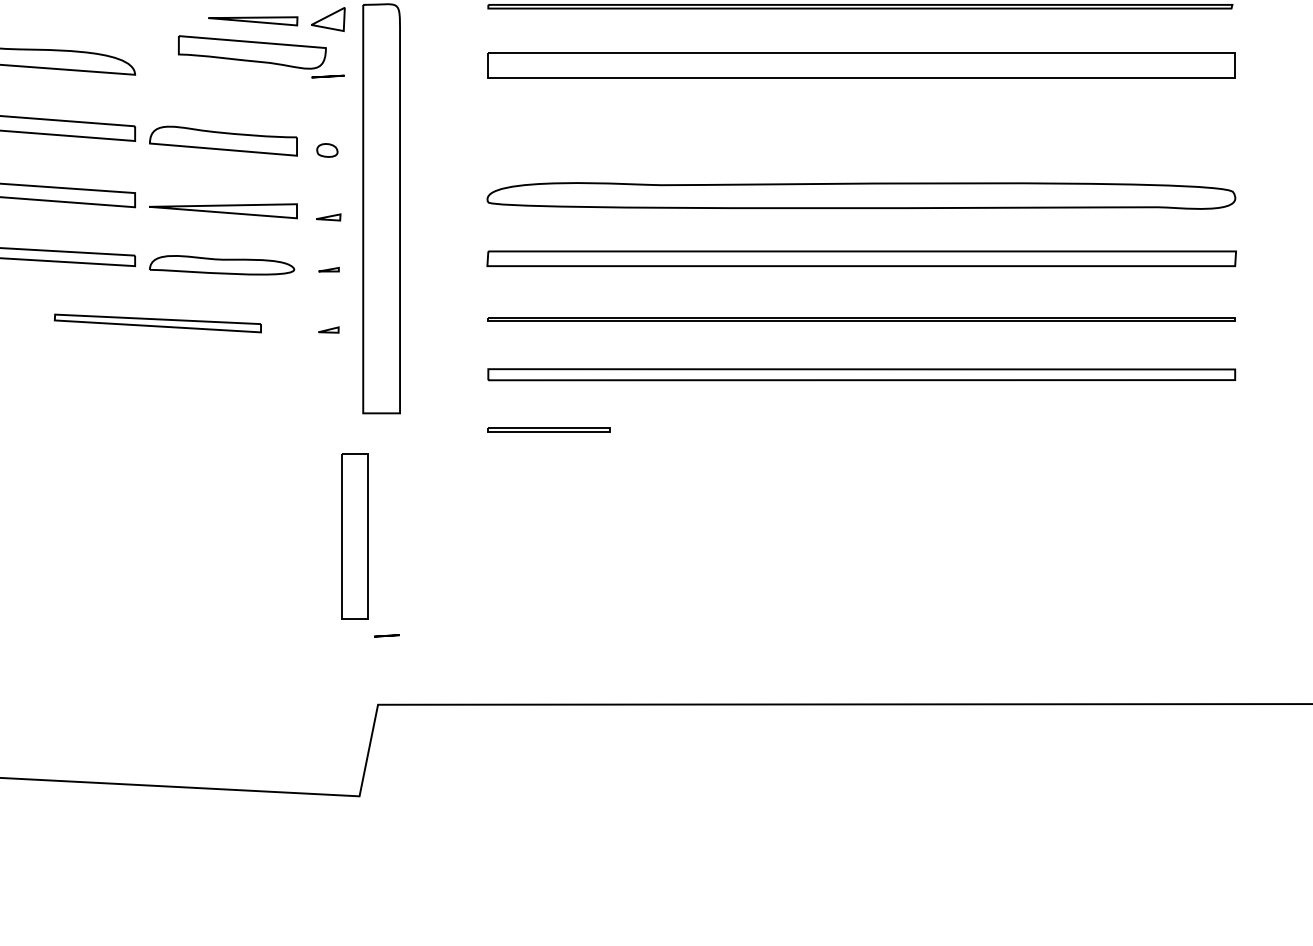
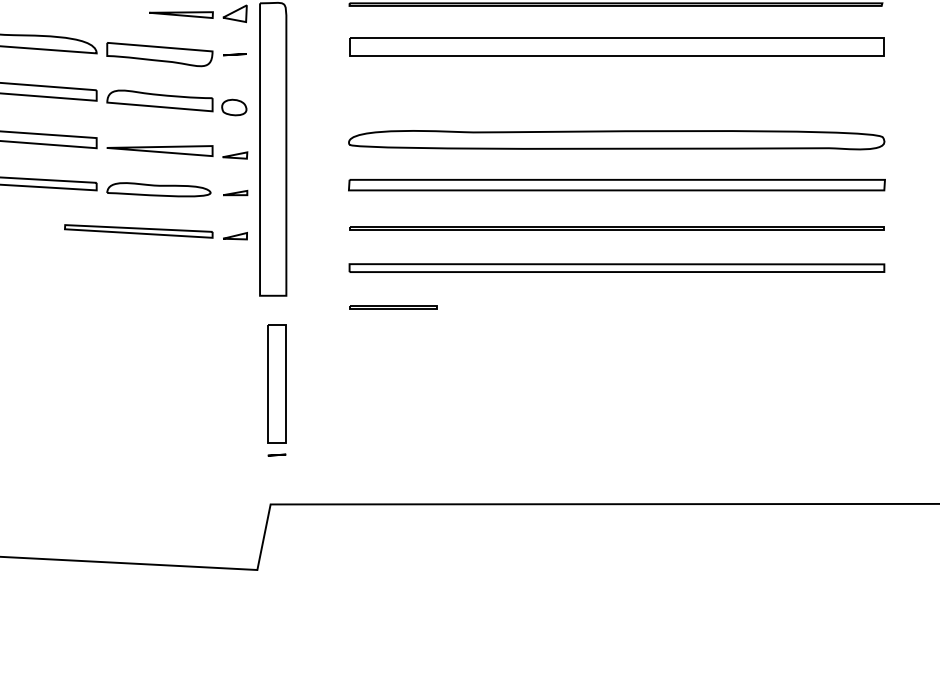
part: (252, 52) -> (159, 54), moved
part: (327, 150) -> (234, 107), size x1.67
part: (328, 217) -> (235, 155), size x1.43
part: (328, 269) -> (235, 192), size x1.67
part: (157, 323) -> (138, 231), moved
part: (328, 329) -> (235, 235), size x1.67
part: (354, 536) -> (276, 383), moved

